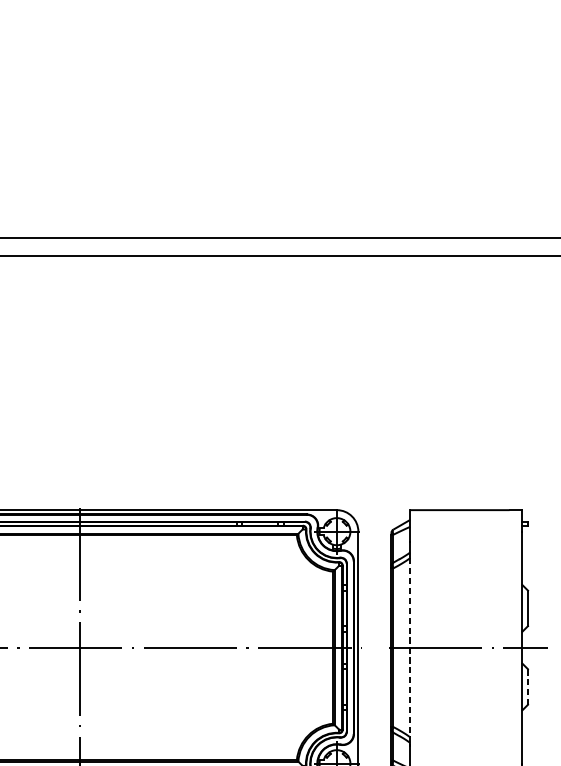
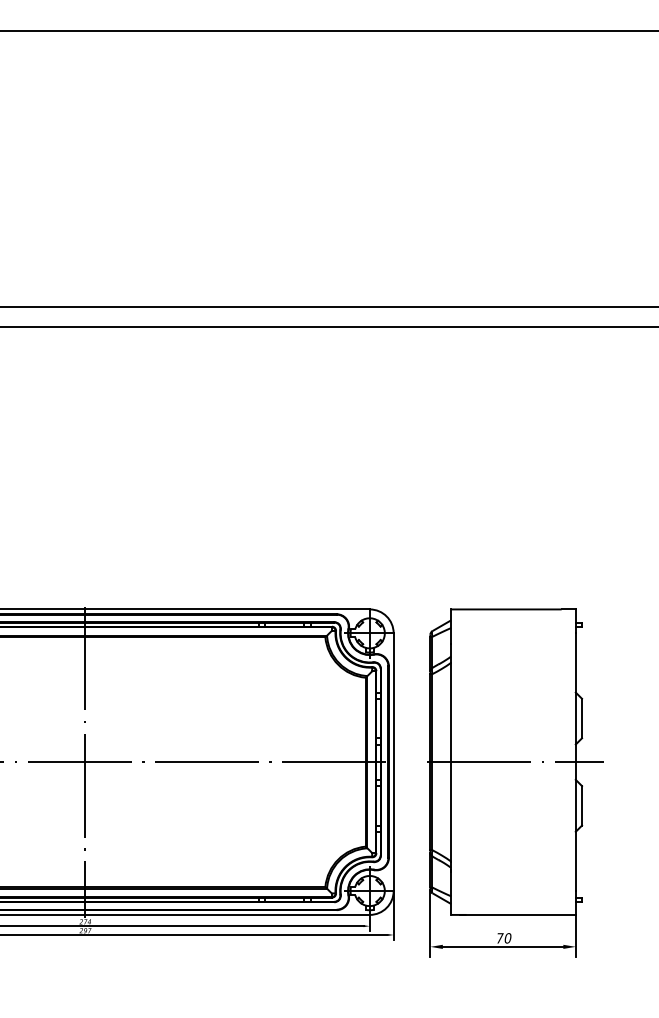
line: (410, 647) -> (451, 762), dashed -> solid
line: (528, 686) -> (582, 805), dashed -> solid

